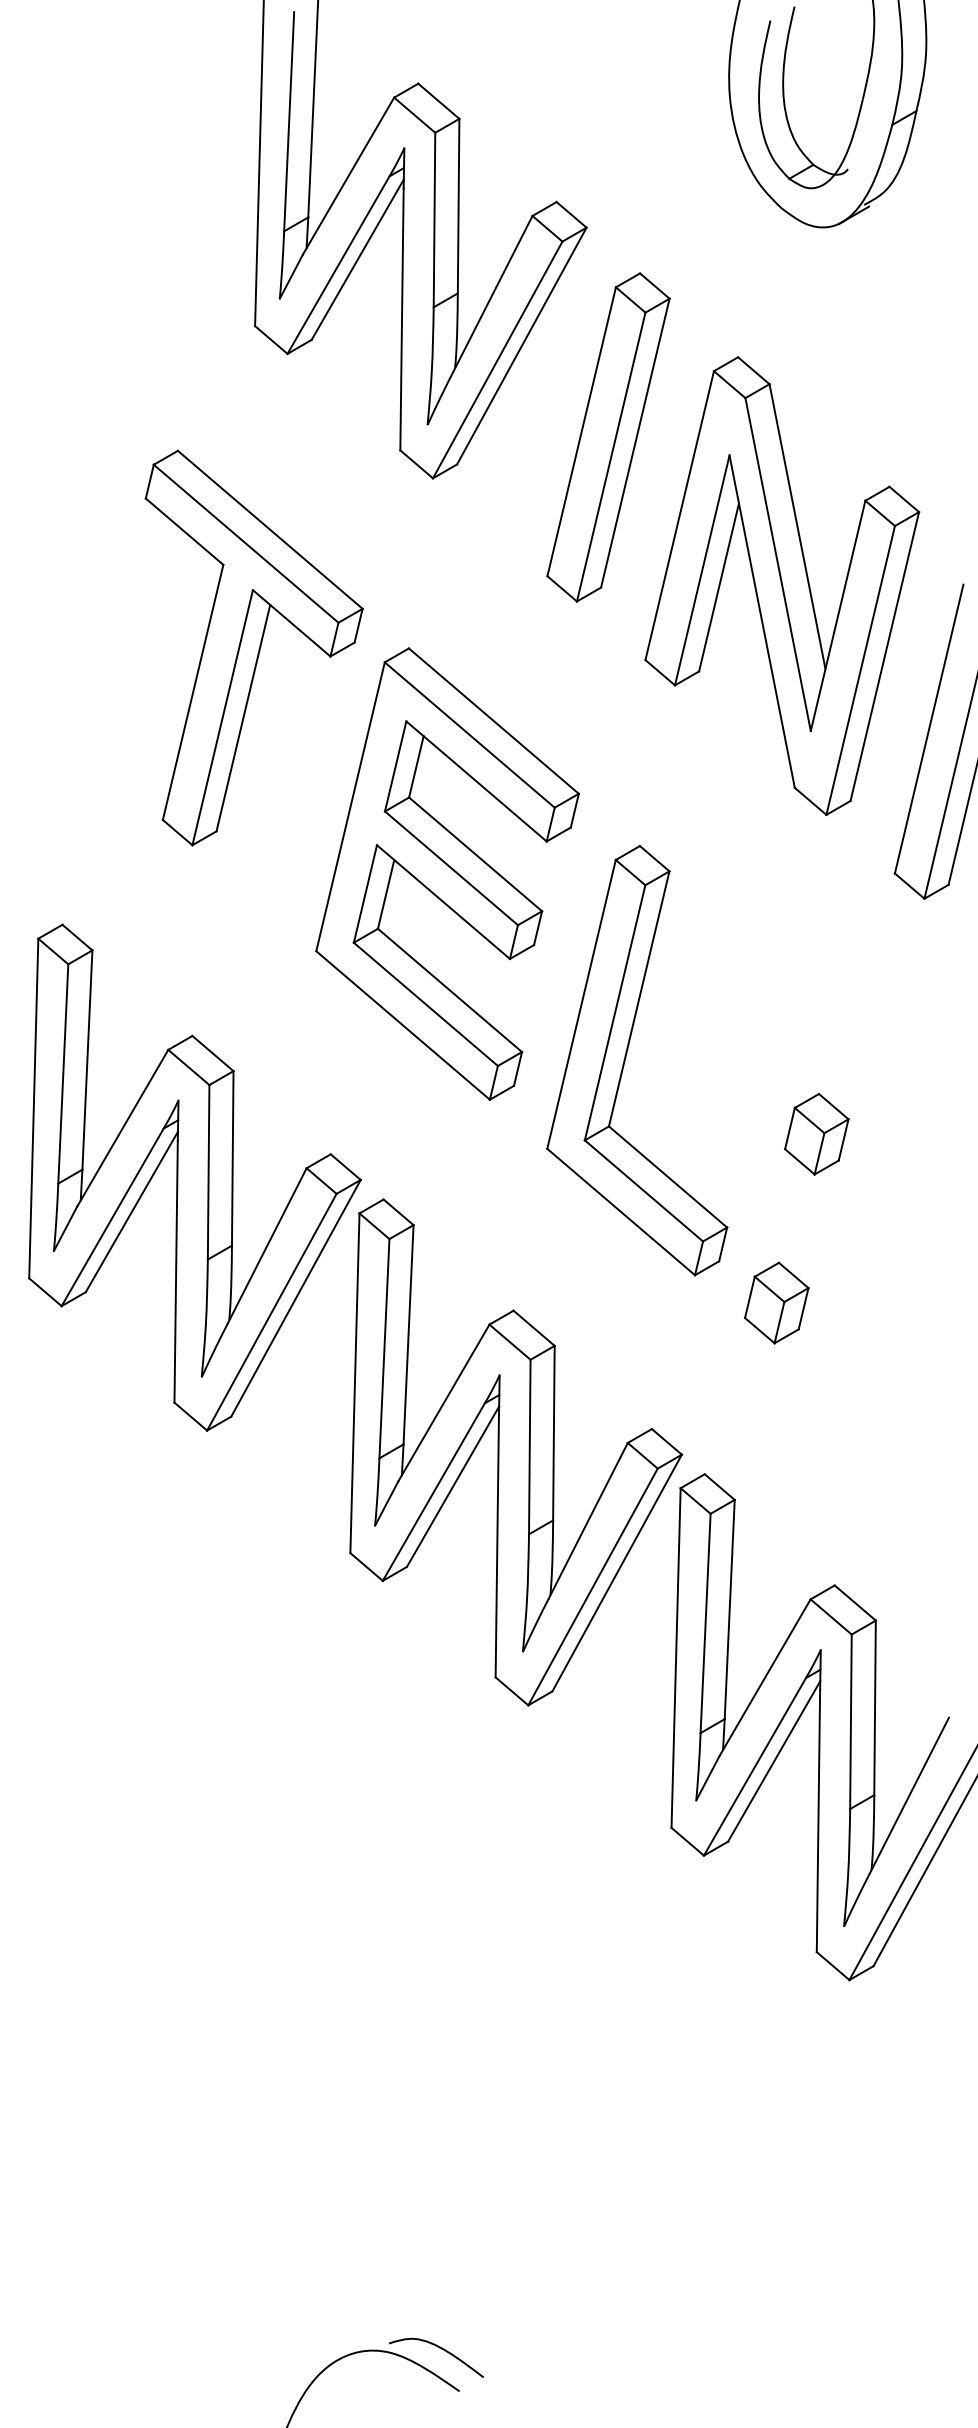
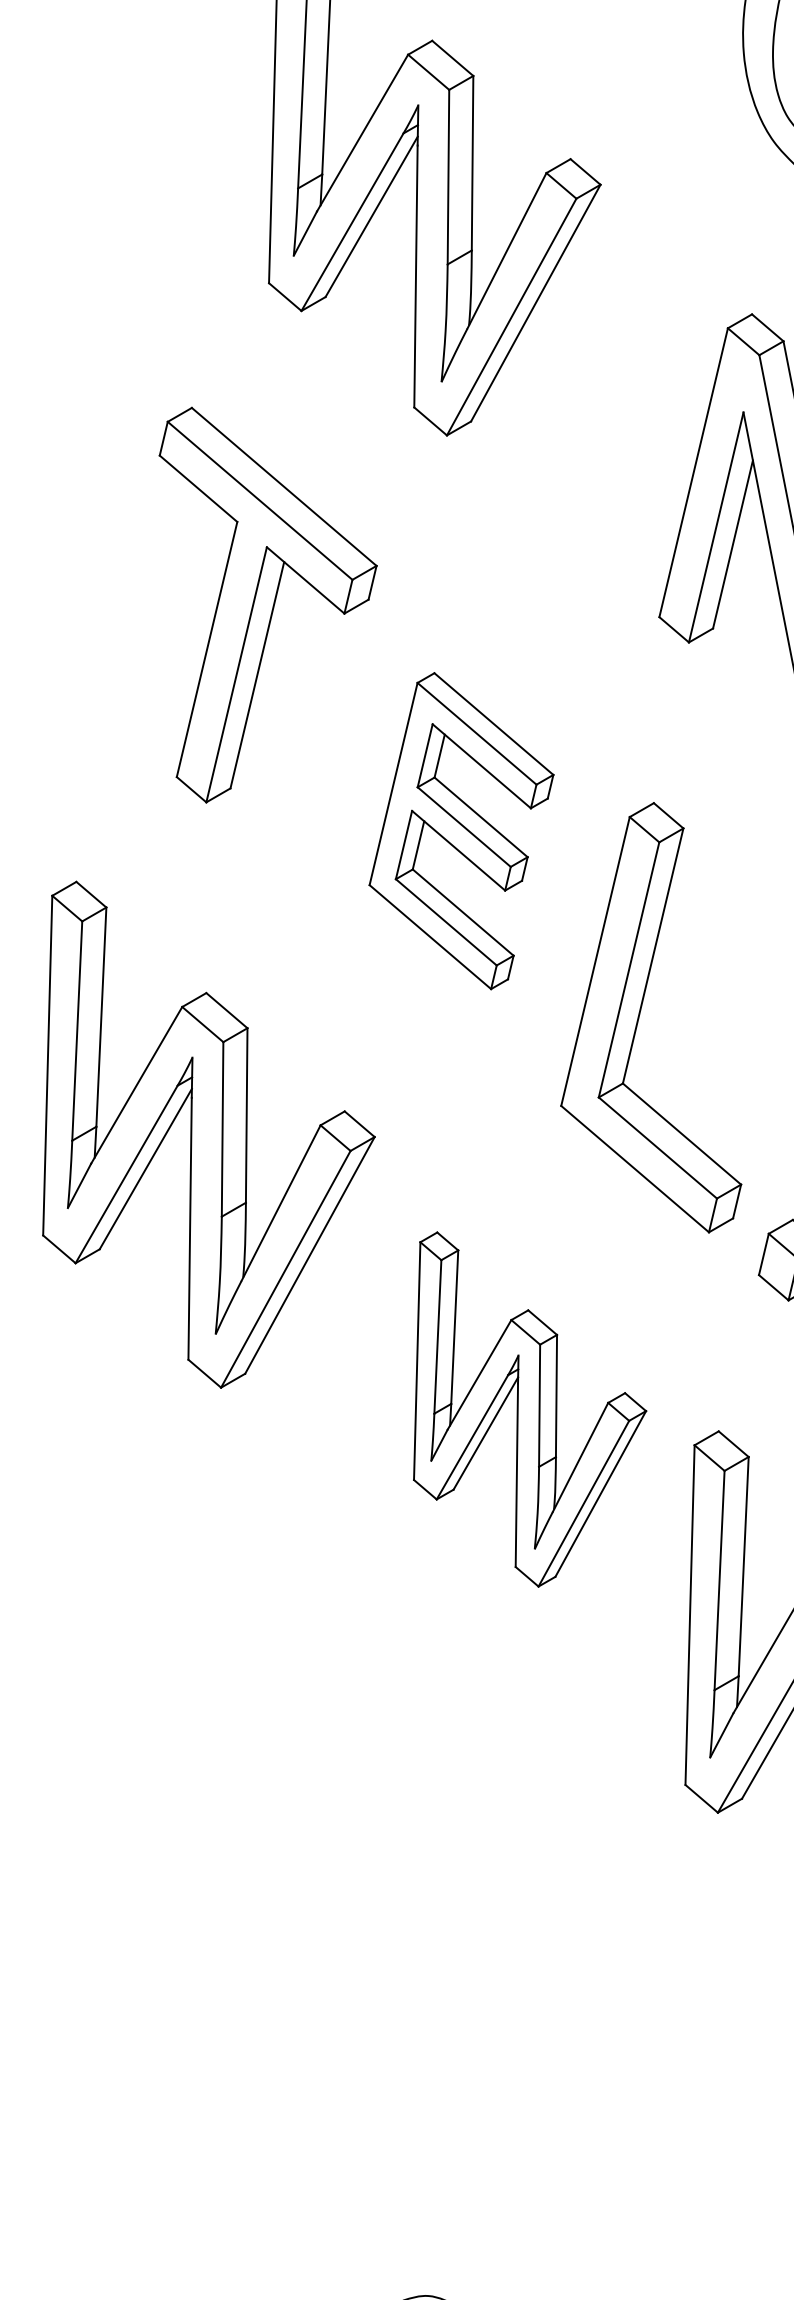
part: (608, 437) -> (622, 394), removed
part: (447, 873) -> (461, 830), size x0.7
part: (515, 1452) -> (529, 1409), size x0.7

